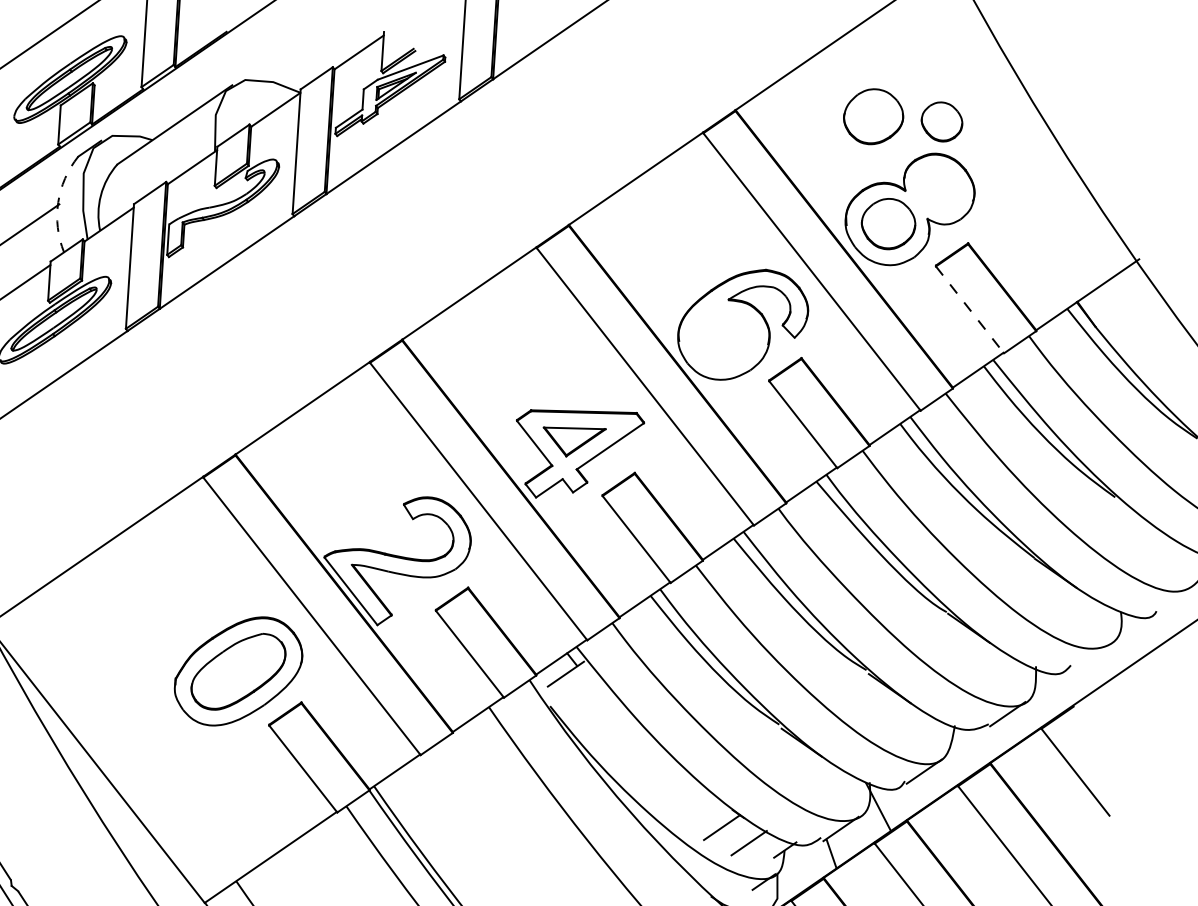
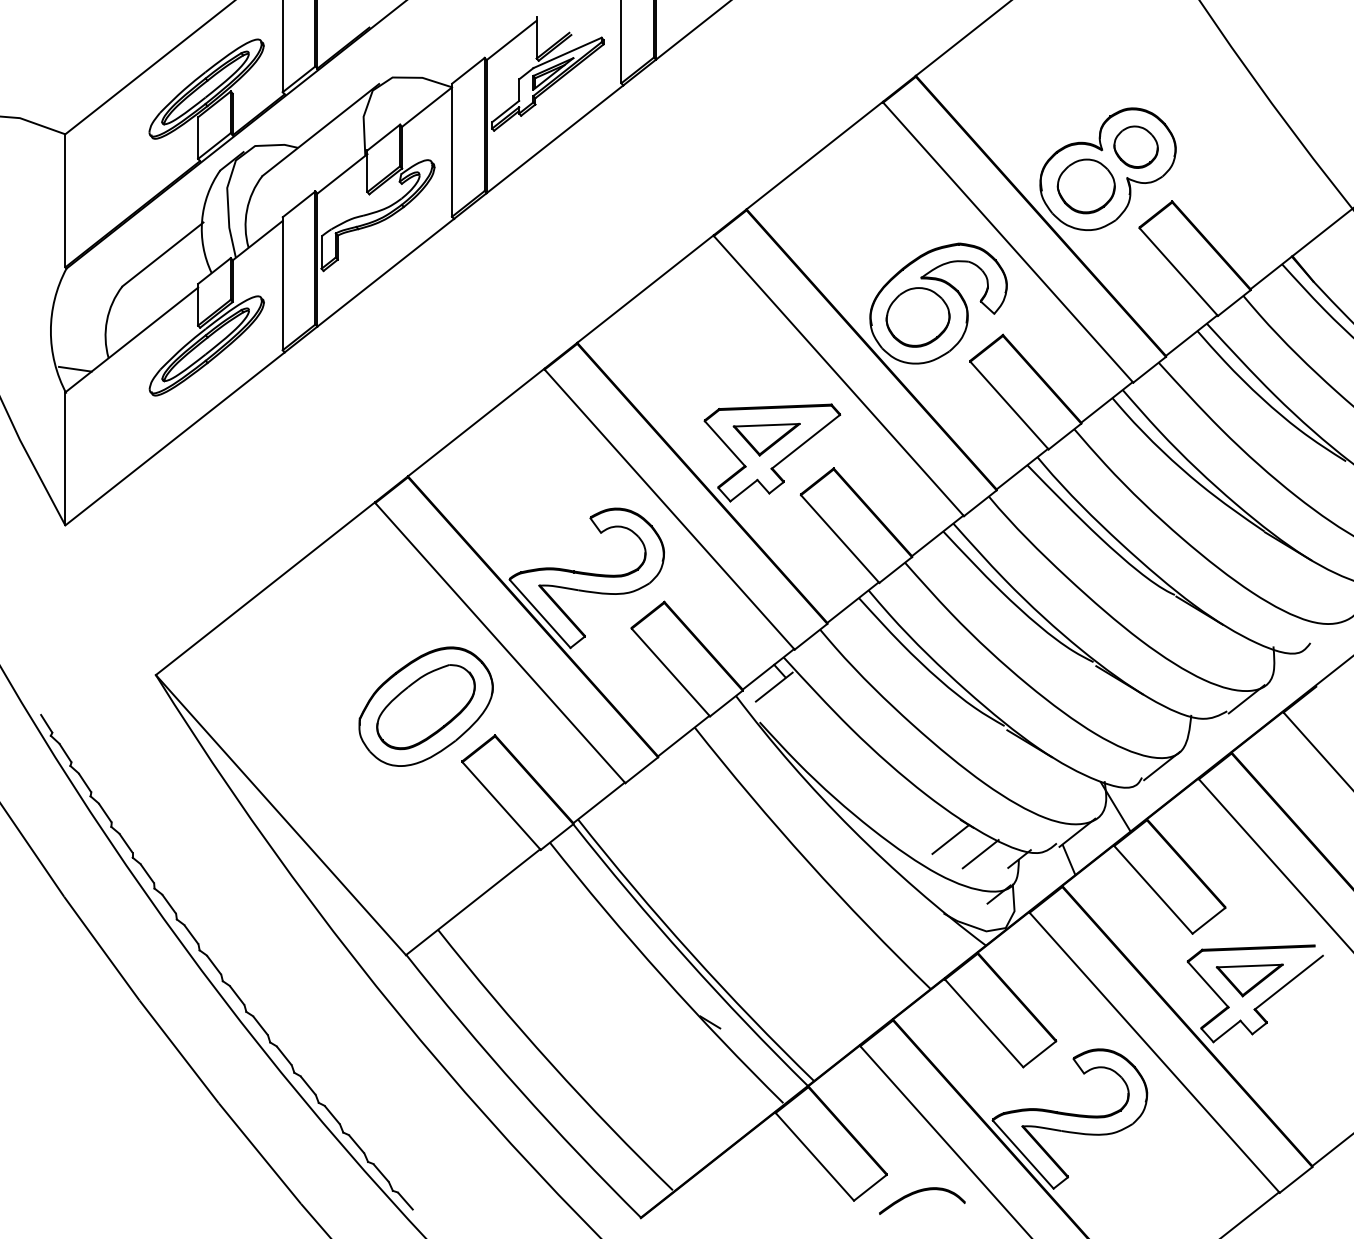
part: (873, 116) -> (917, 317), moved
part: (941, 121) -> (1135, 146), moved
arc: (58, 202) -> (202, 220), dashed -> solid
line: (969, 310) -> (1178, 272), dashed -> solid

